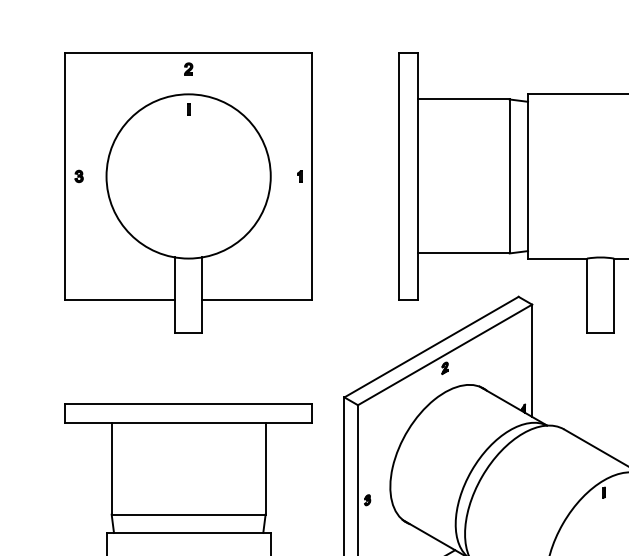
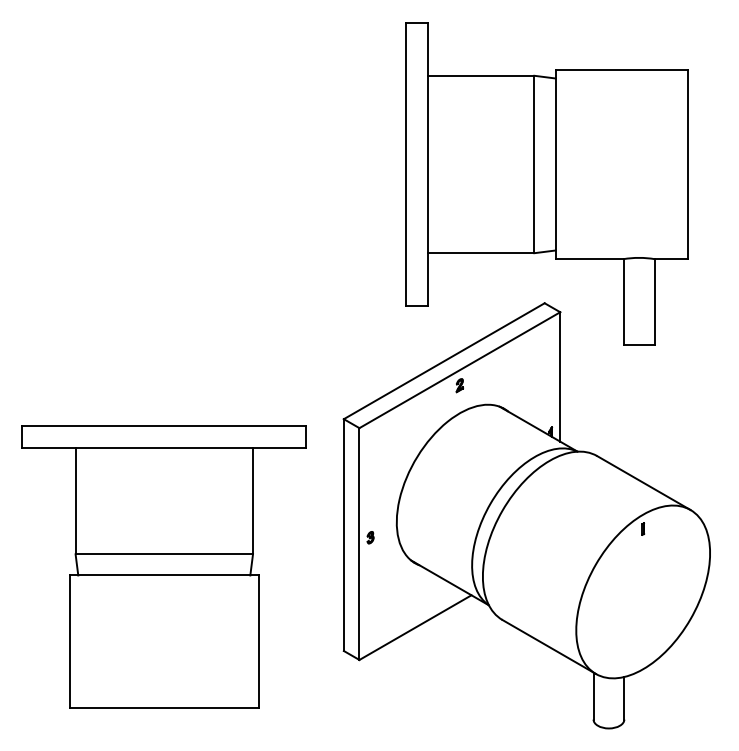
part: (187, 192) -> (163, 183), removed

